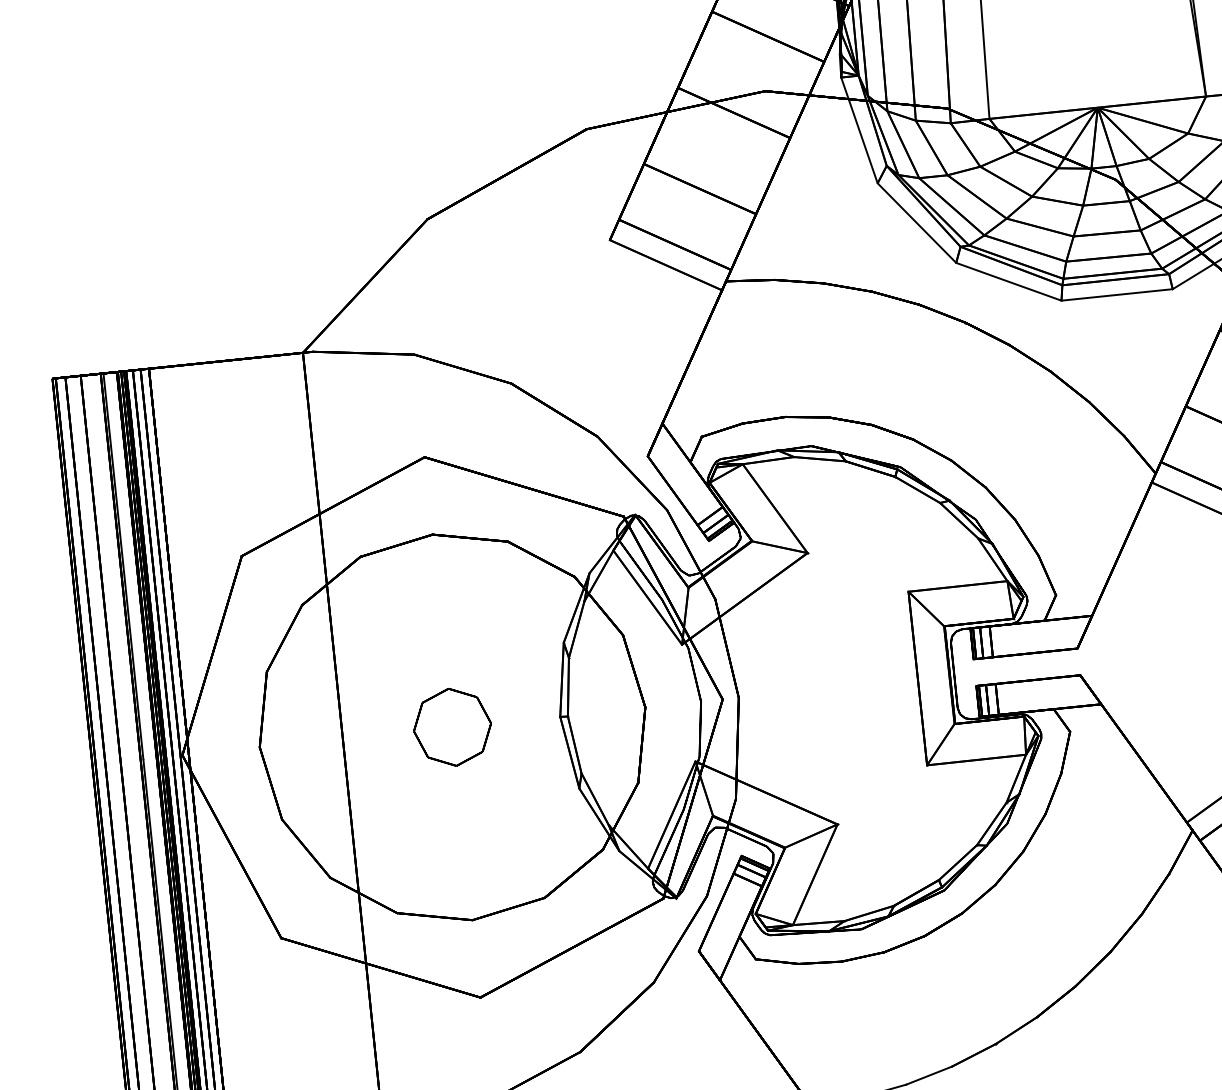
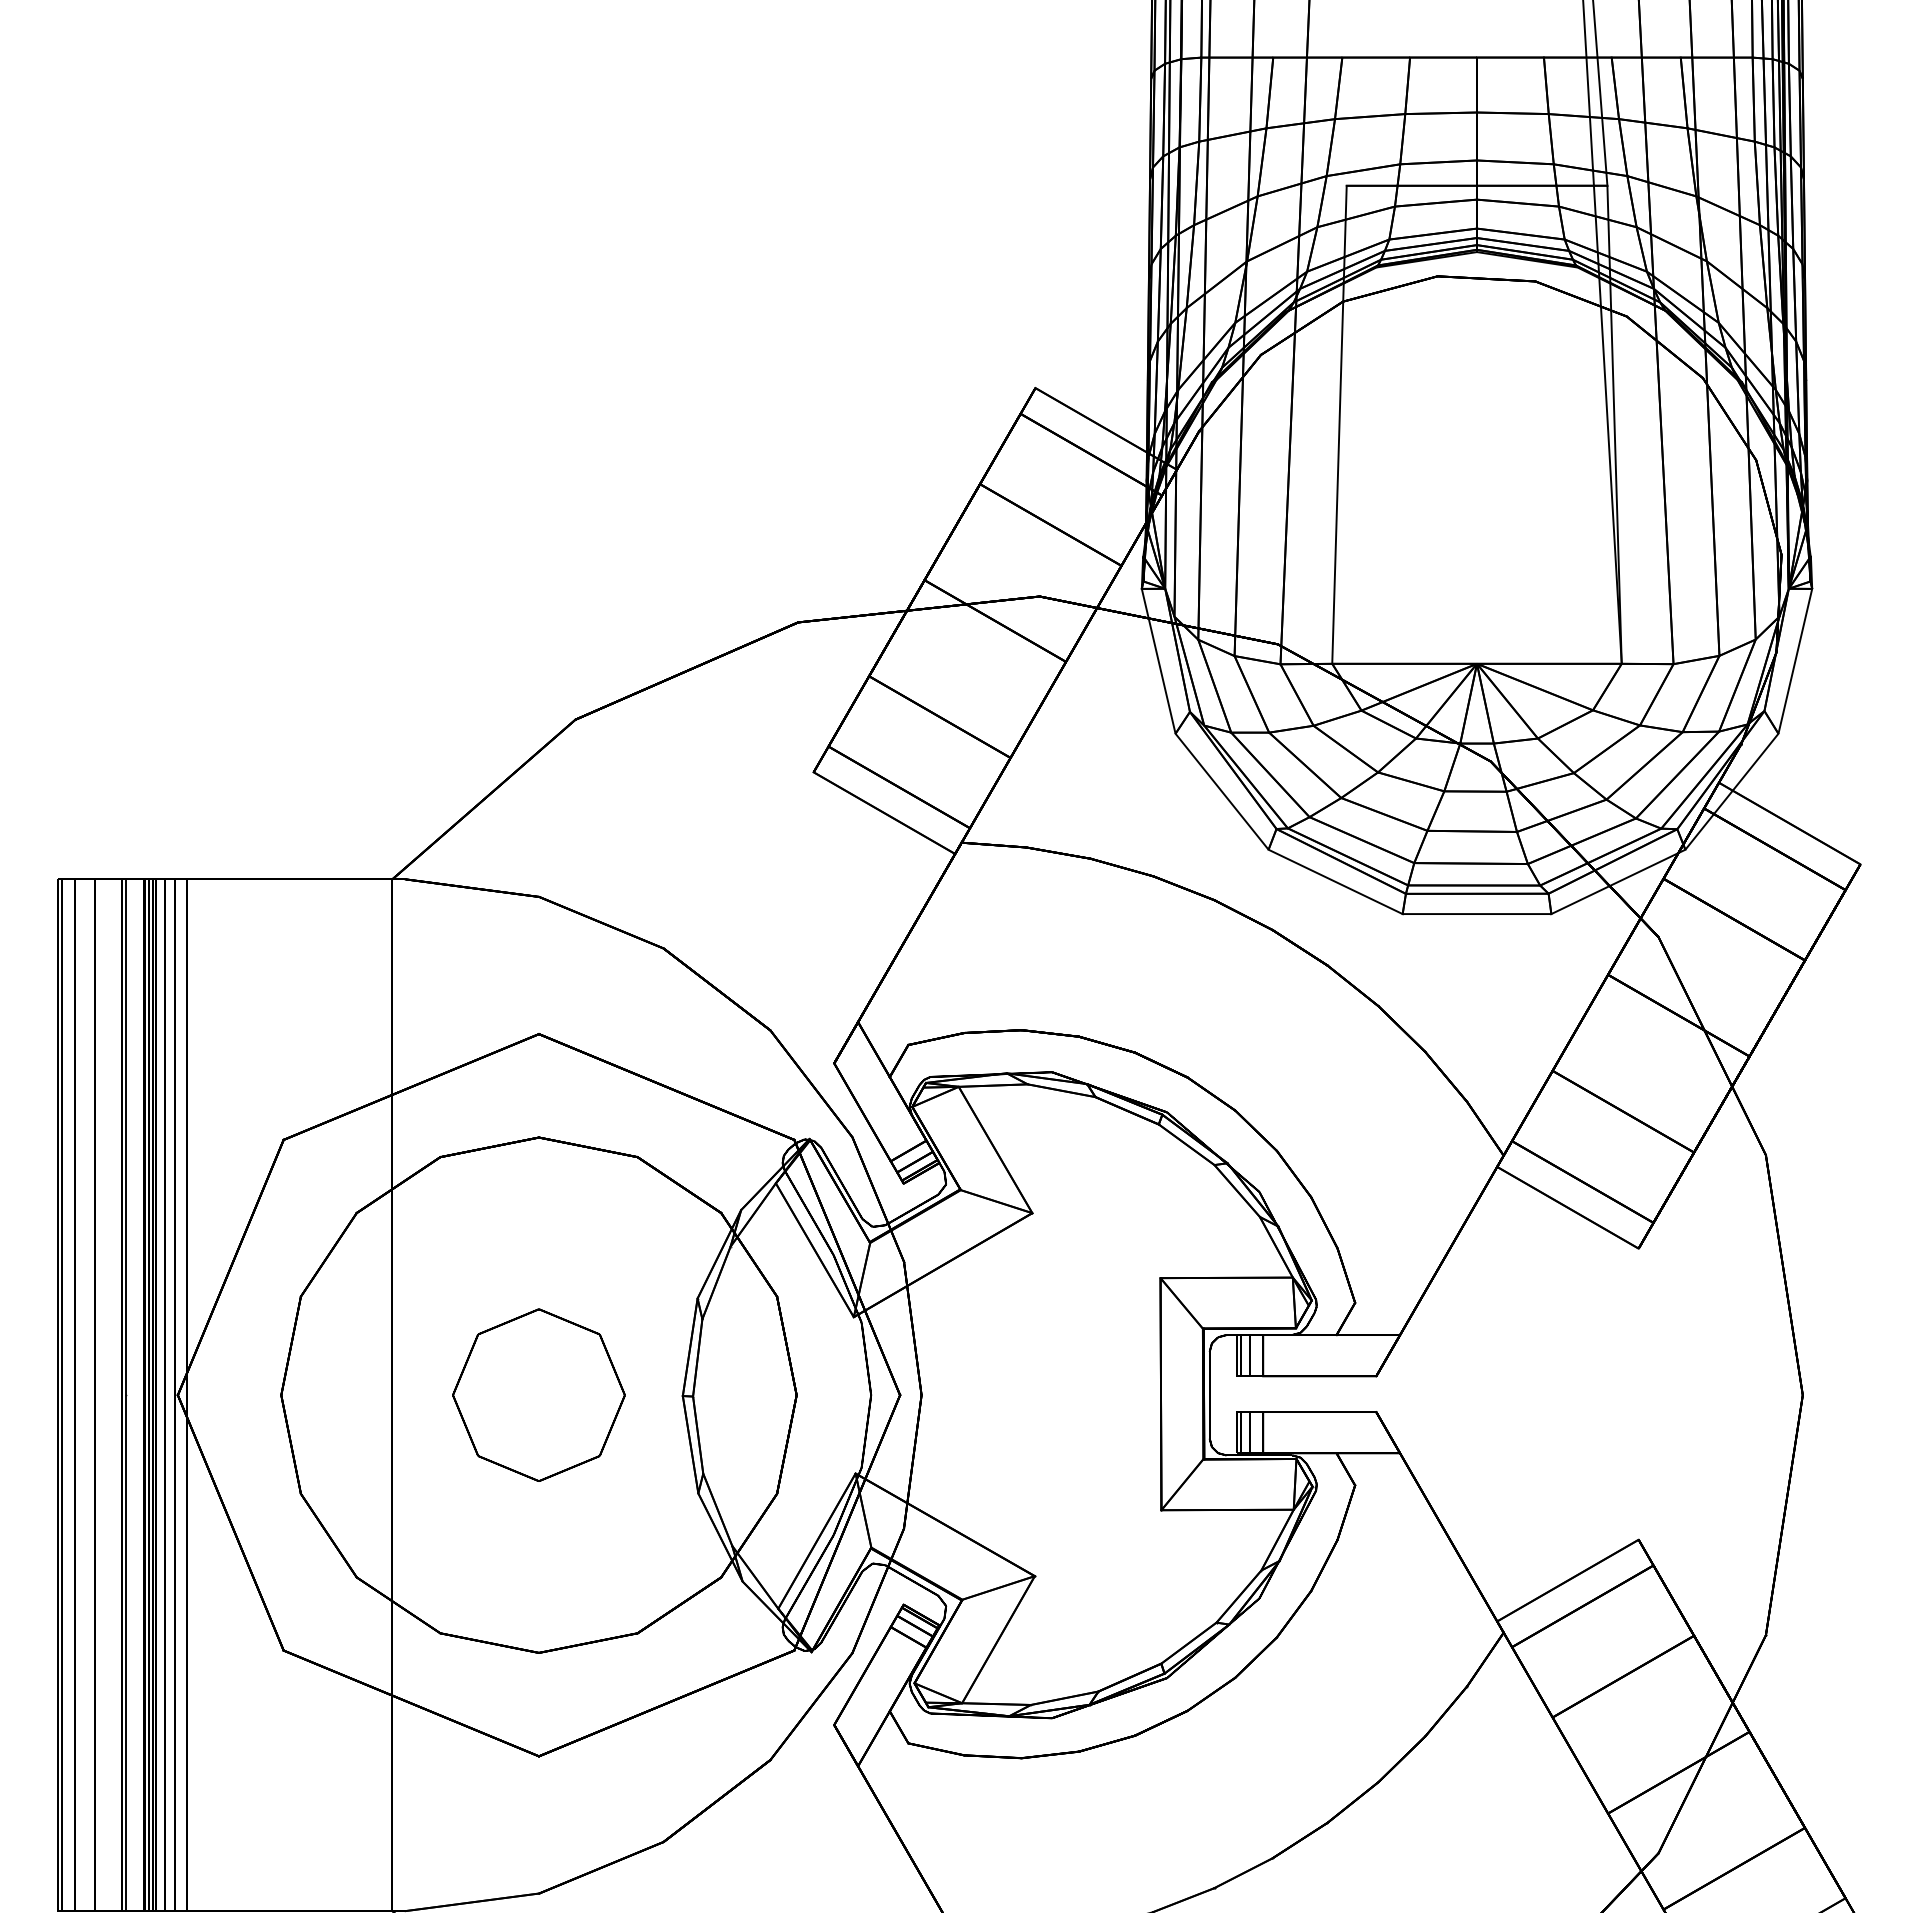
part: (452, 726) -> (538, 1394), size x1.67

